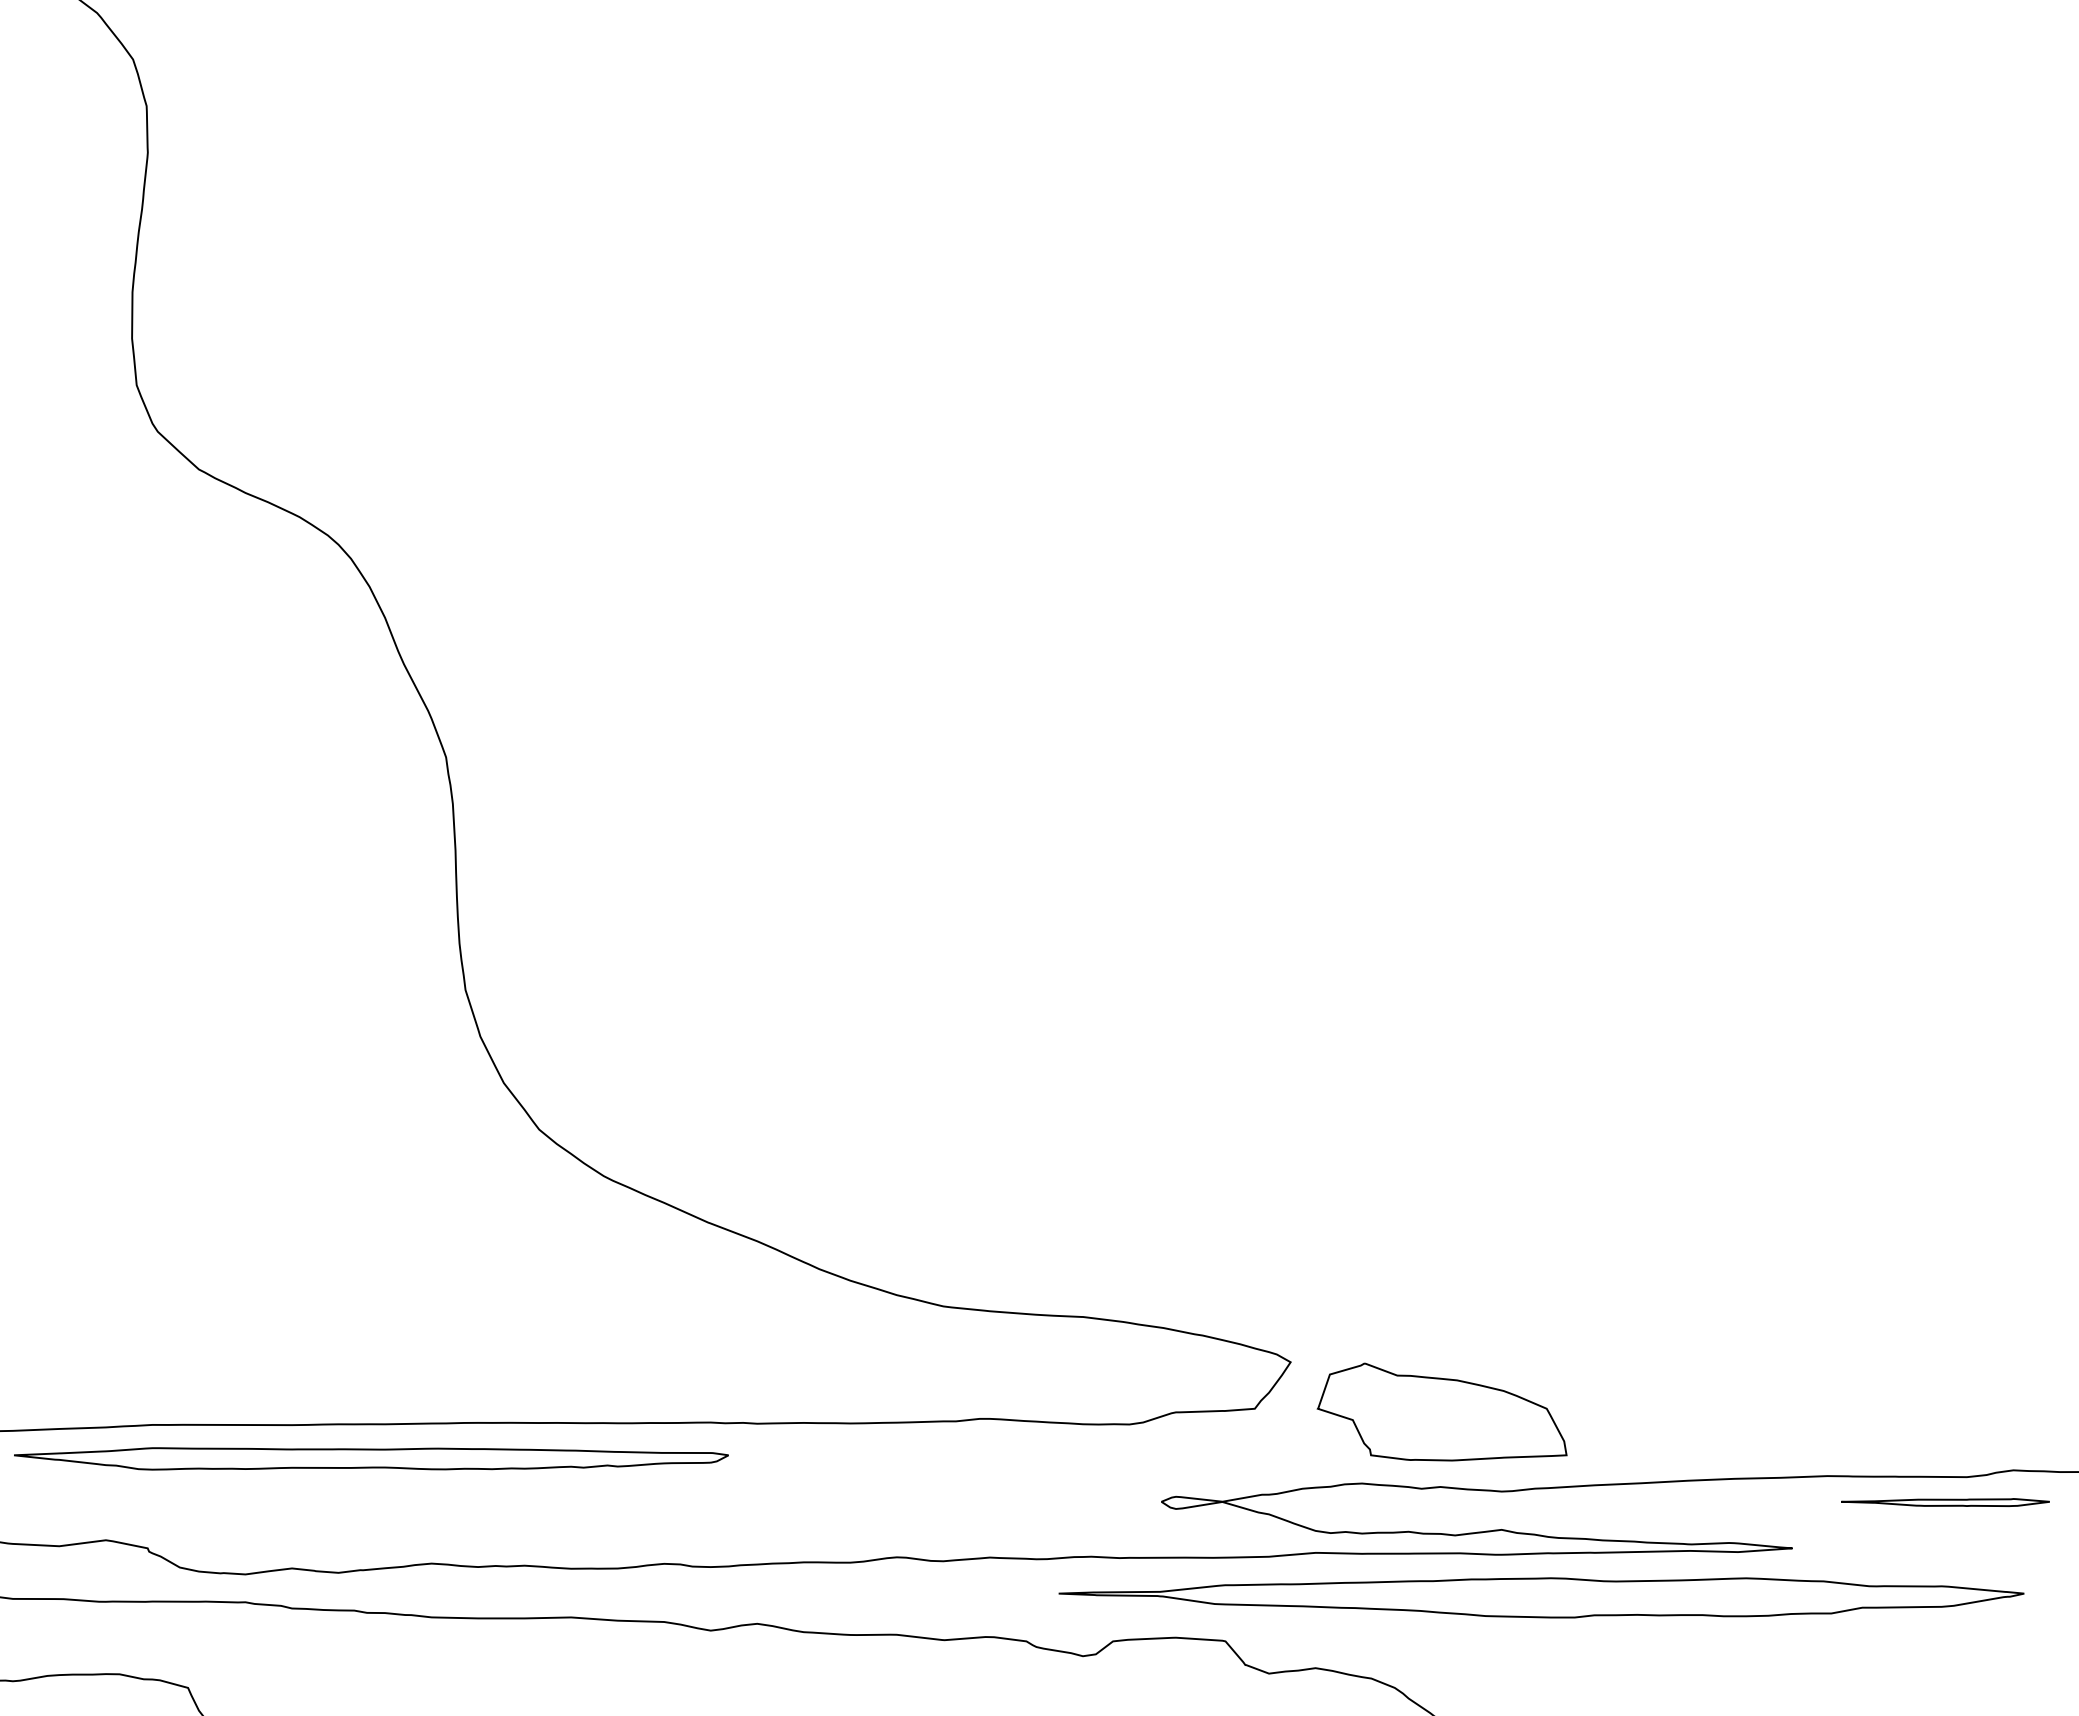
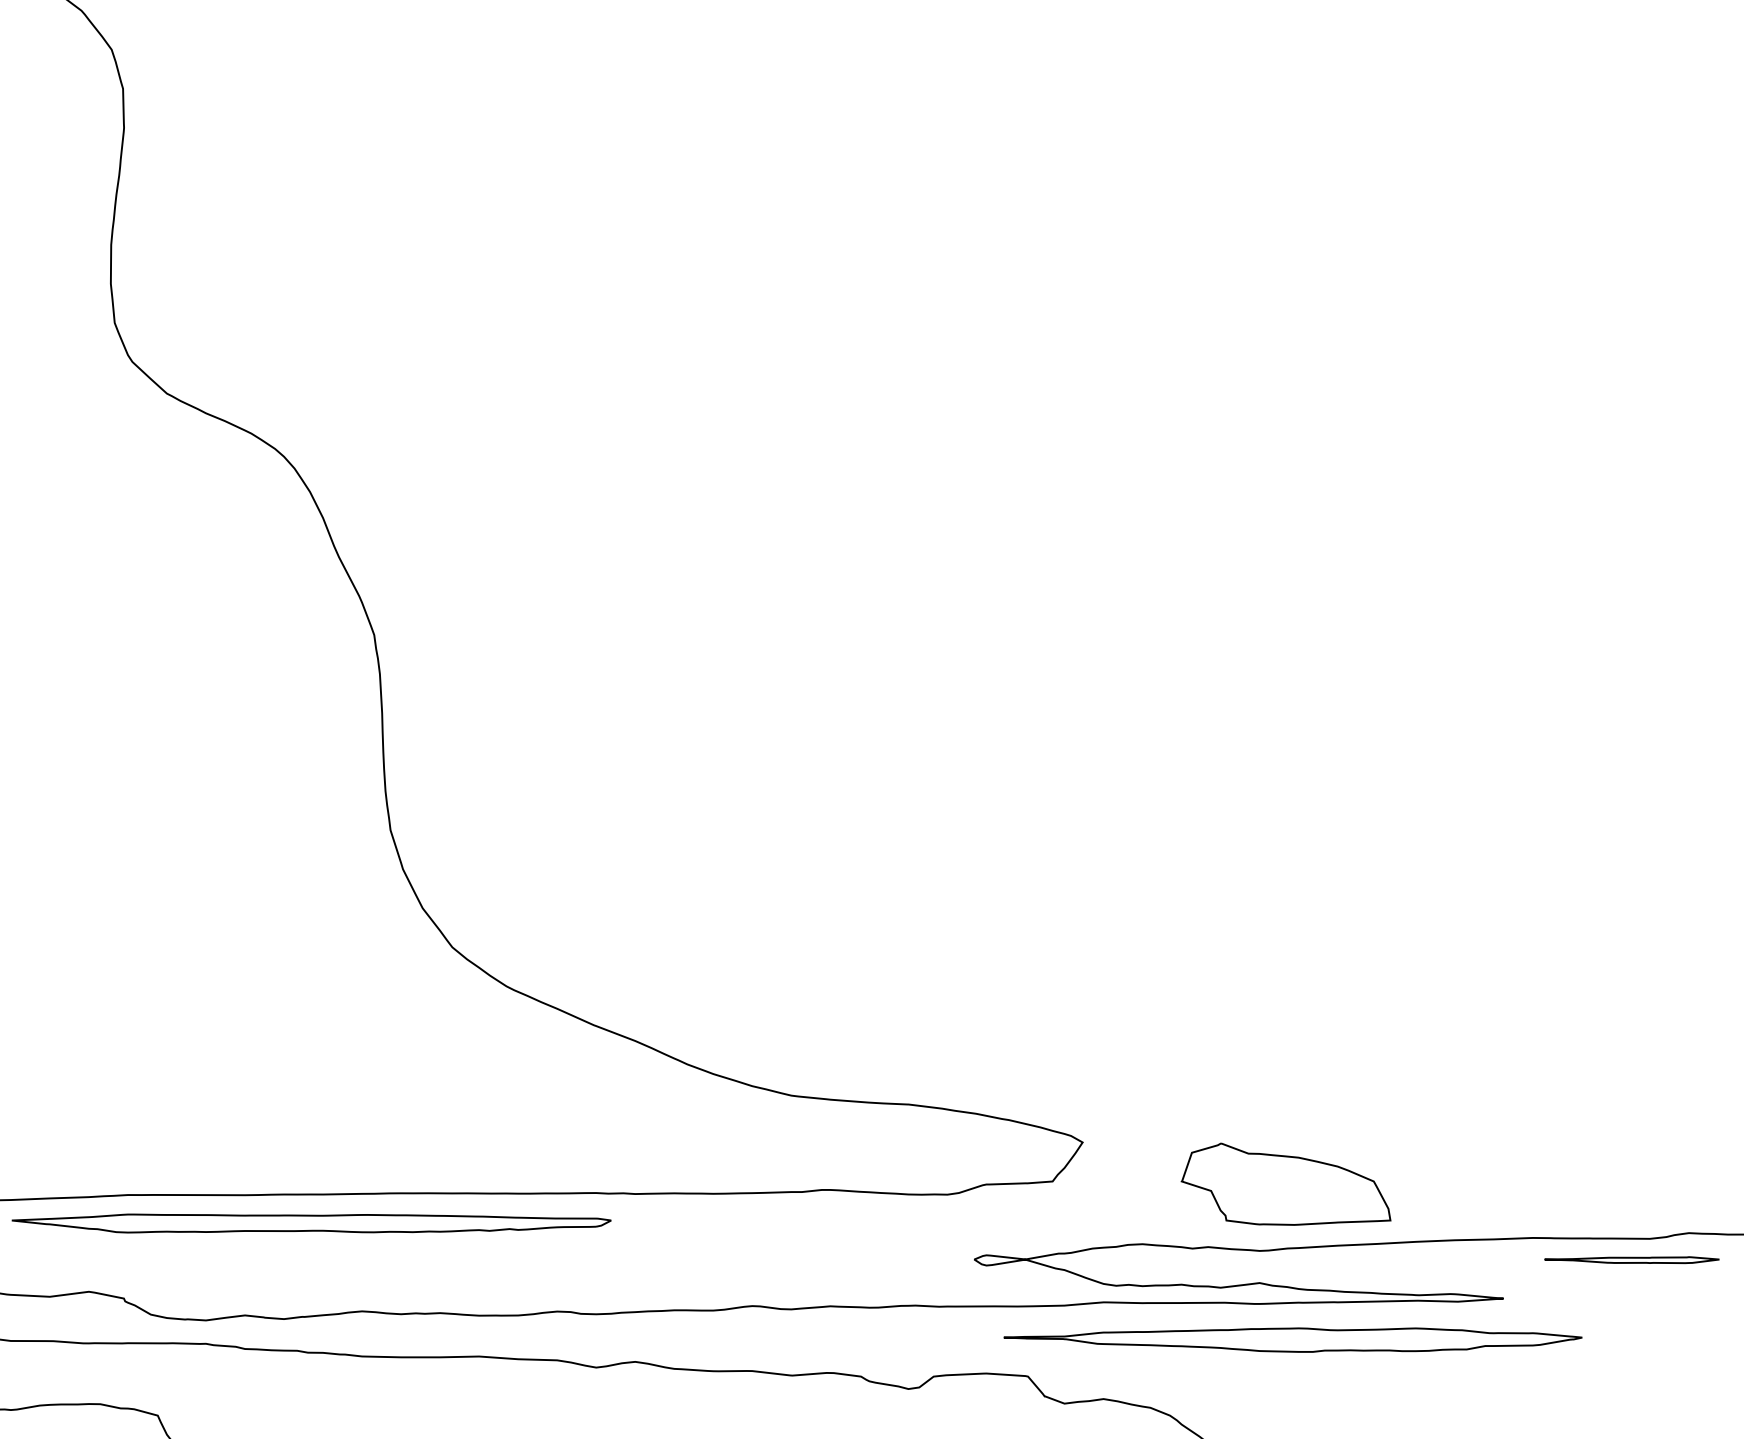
part: (1441, 1411) -> (1285, 1183), moved
part: (1541, 1597) -> (1293, 1339), size x0.71

